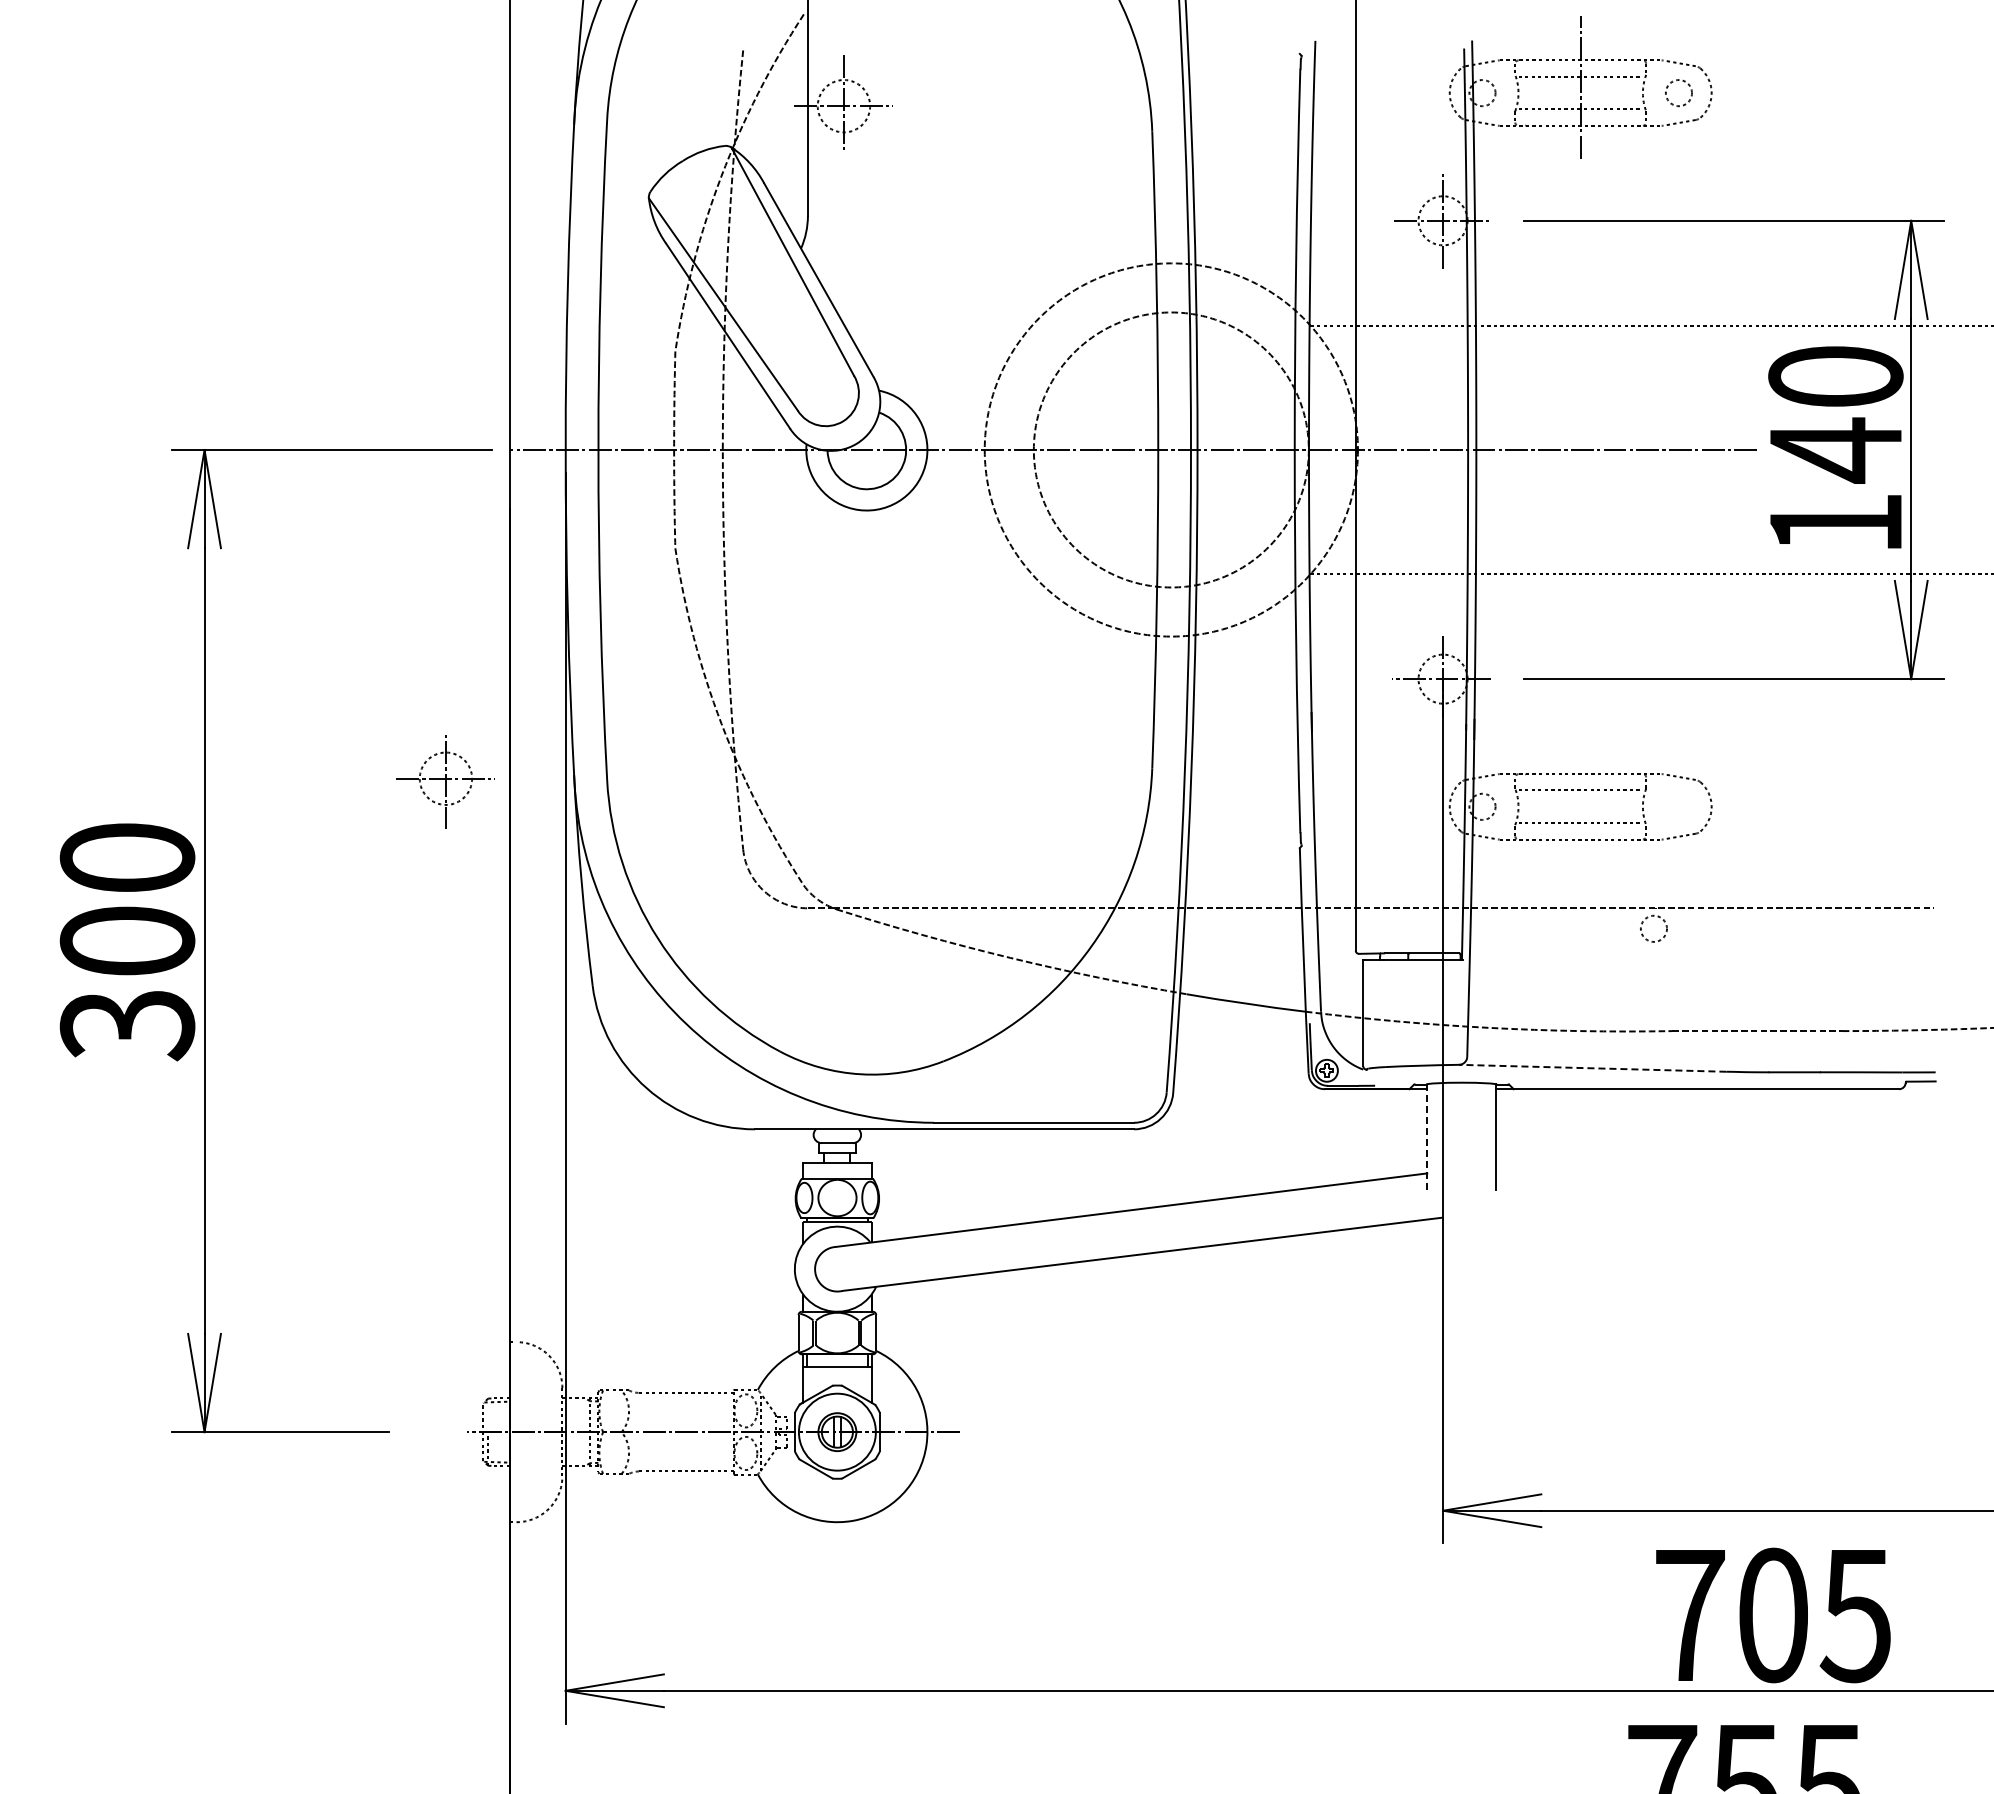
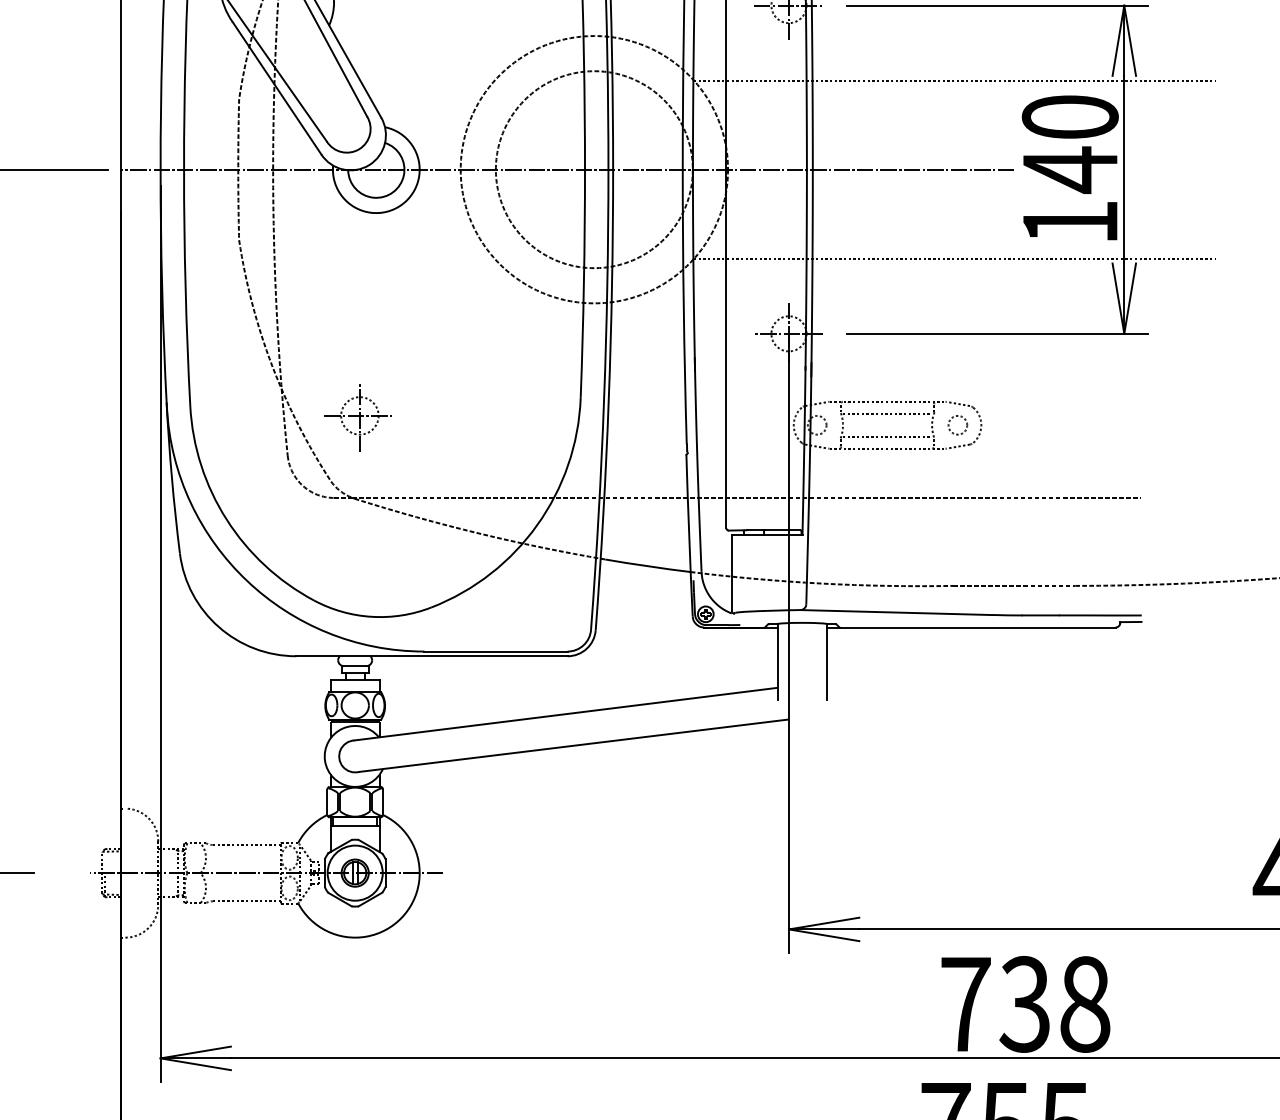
part: (445, 781) -> (359, 417), moved
circle: (1653, 928) -> (957, 425), moved
line: (1592, 1068) -> (896, 612), dashed -> solid
line: (1427, 1136) -> (777, 661), dashed -> solid
text: (1813, 1615) -> (1054, 1004), 705 -> 738

